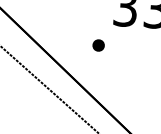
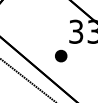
part: (99, 44) -> (61, 55), size x1.67

